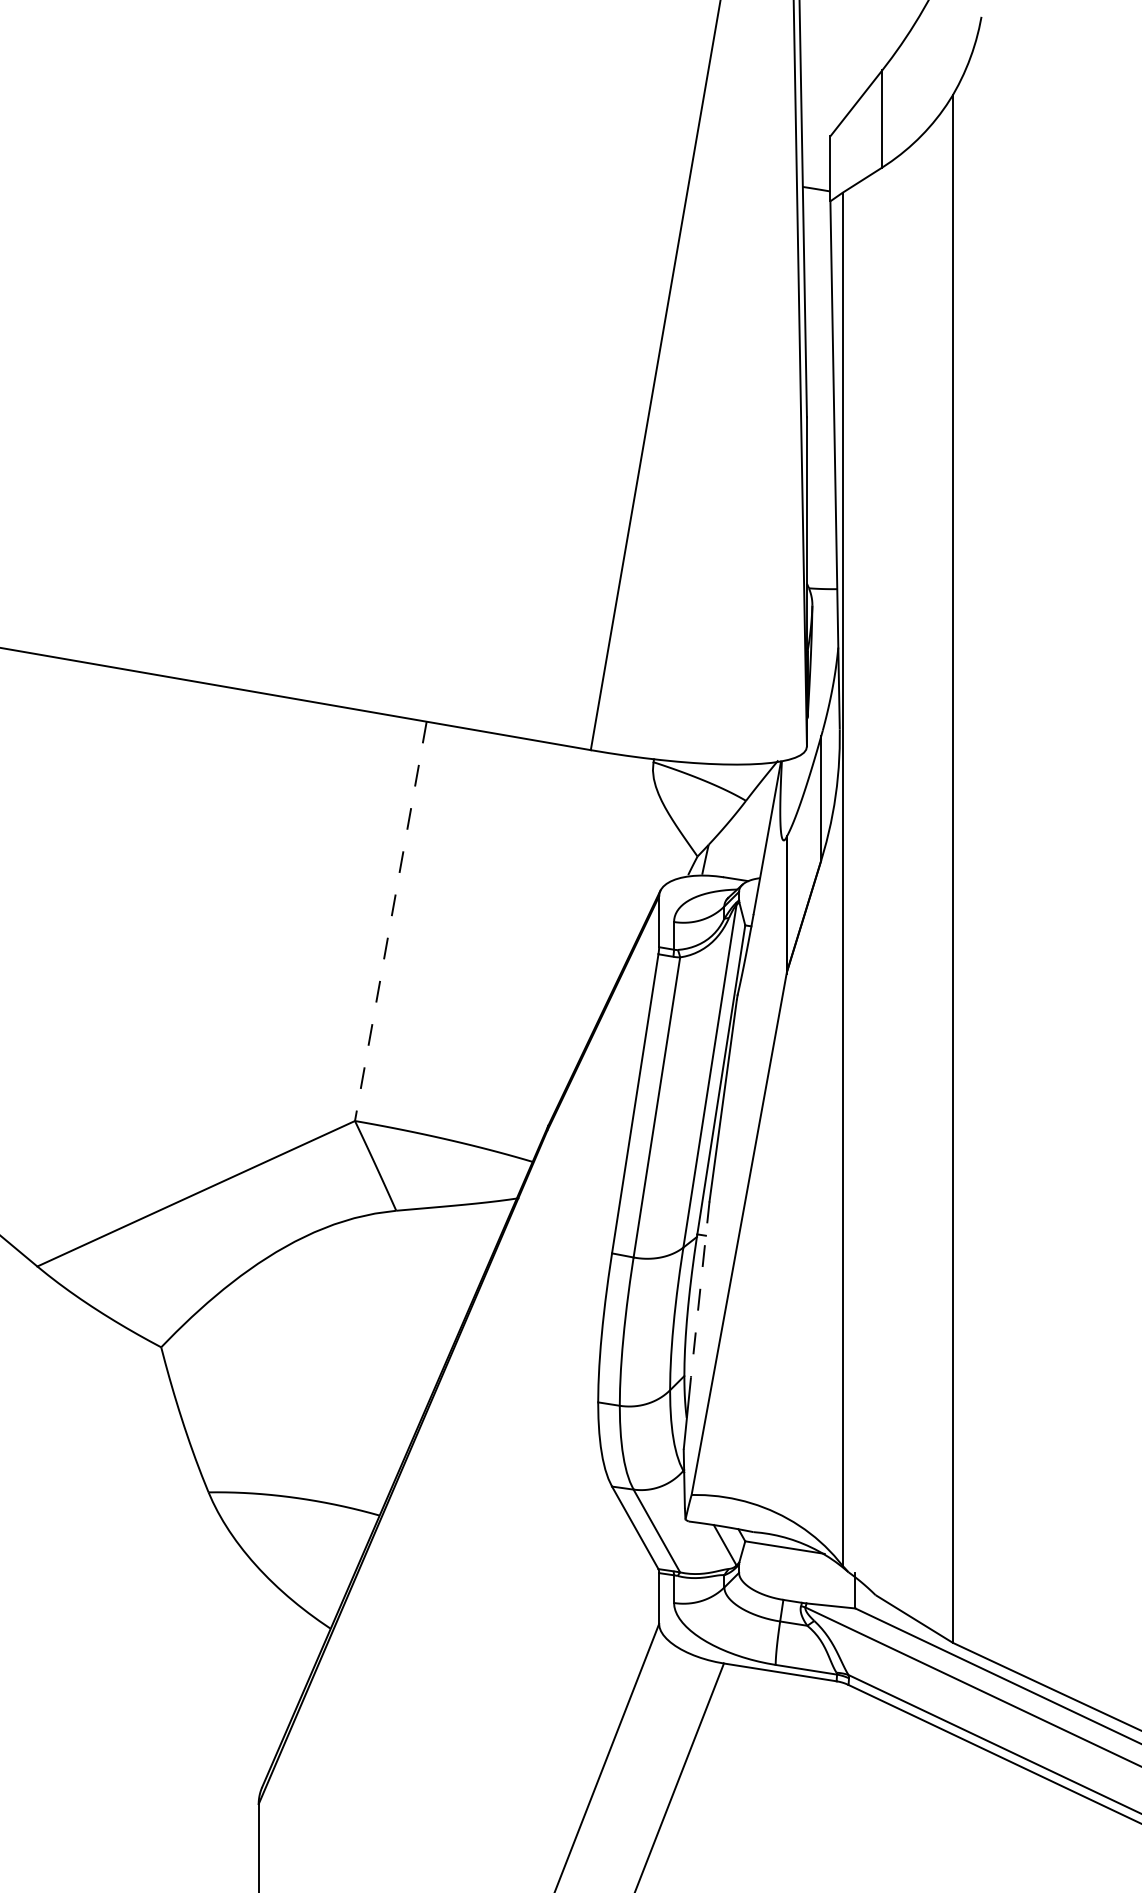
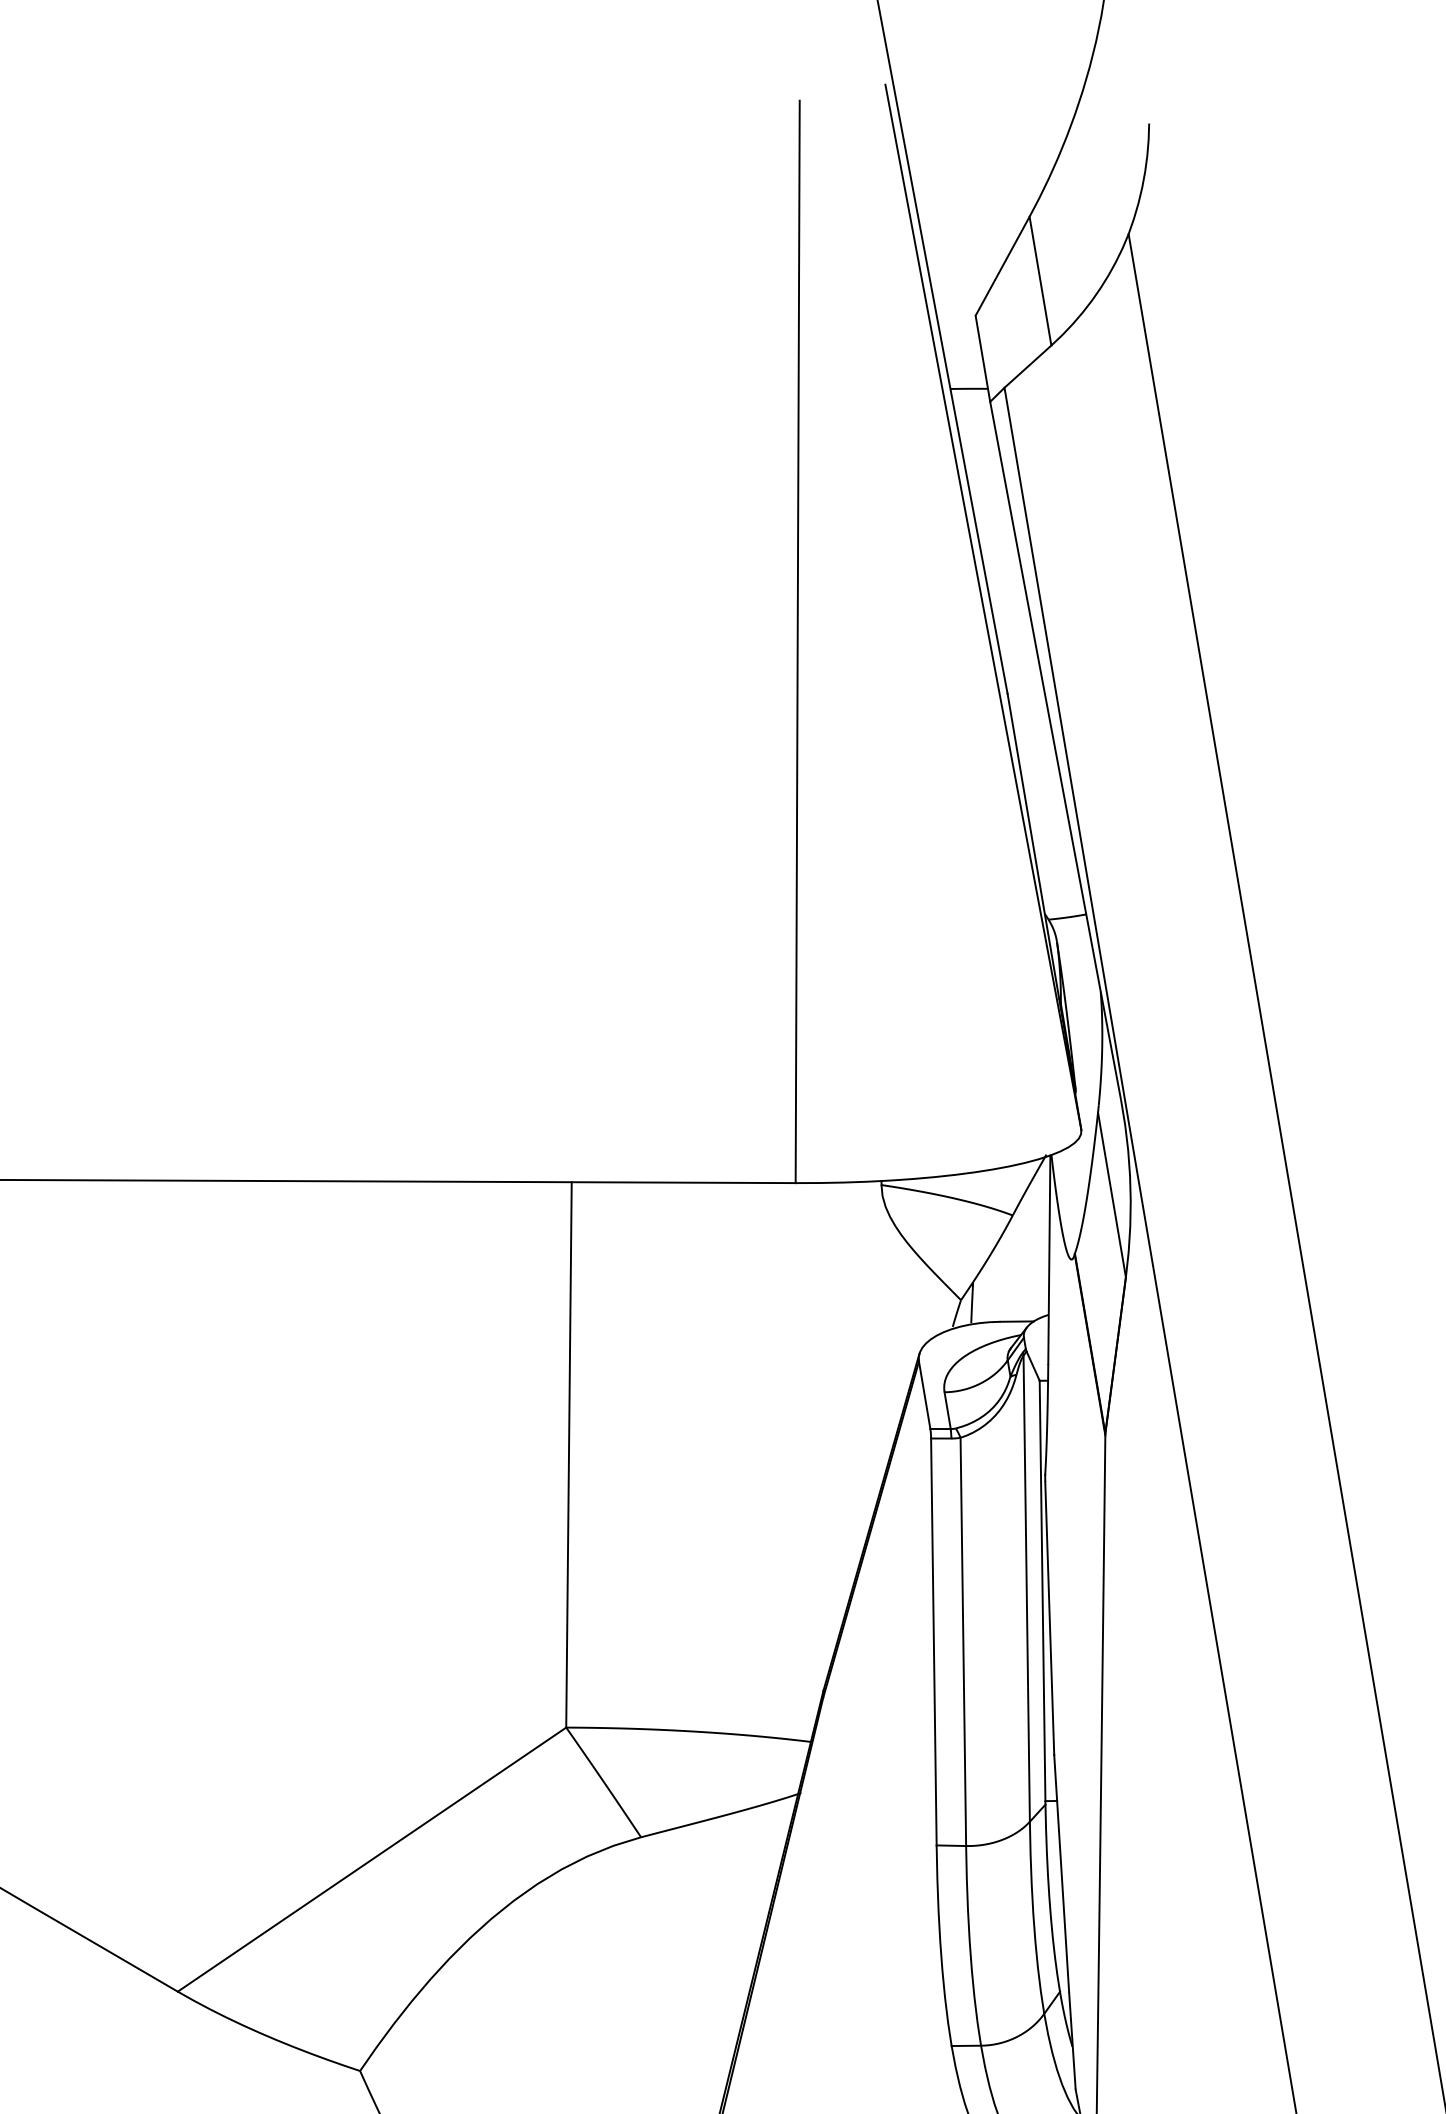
line: (390, 921) -> (568, 1455), dashed -> solid
line: (700, 1289) -> (1061, 1873), dashed -> solid

